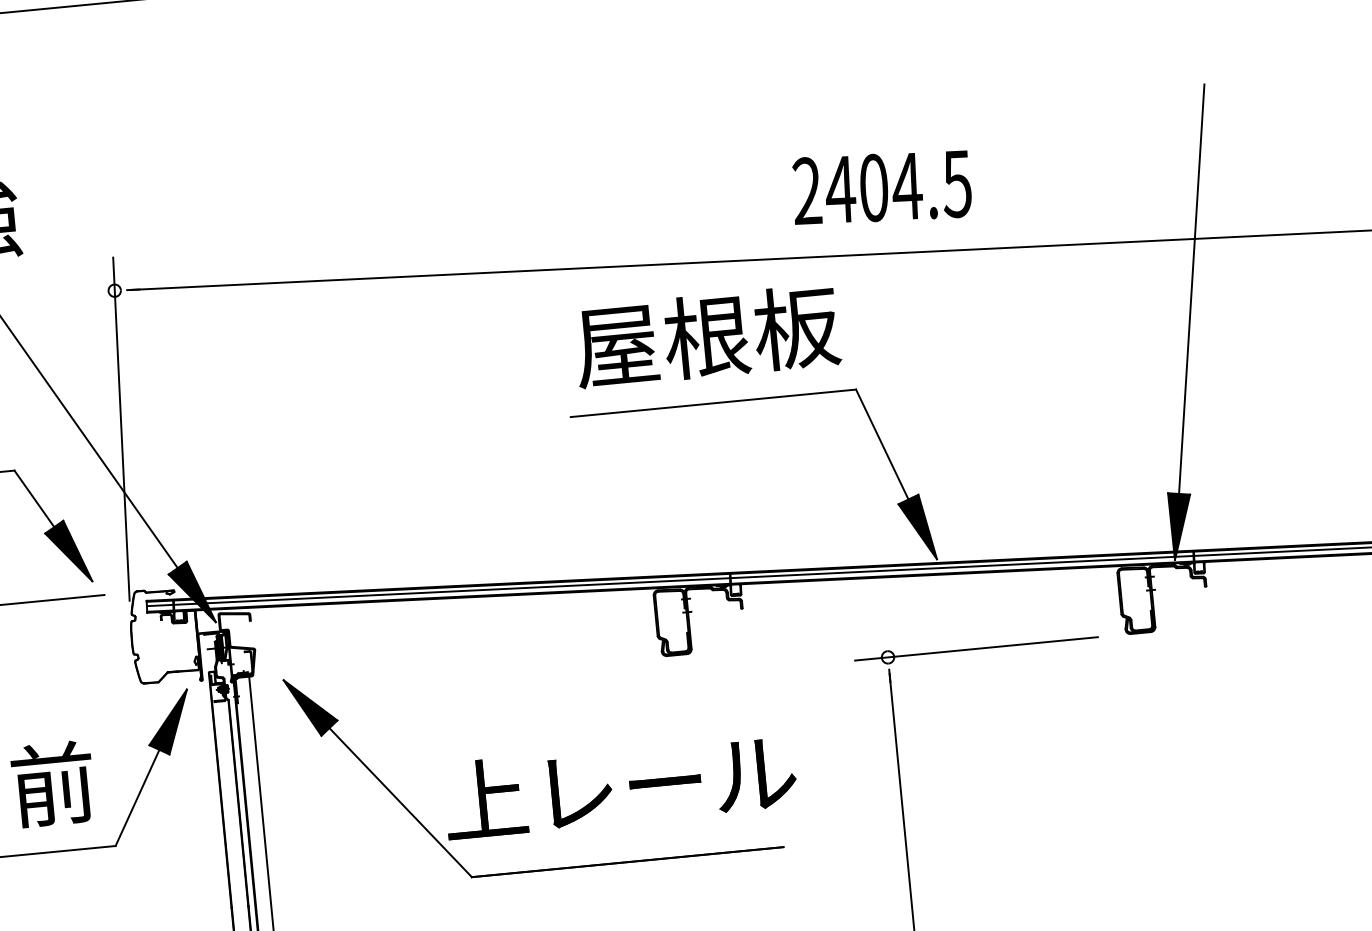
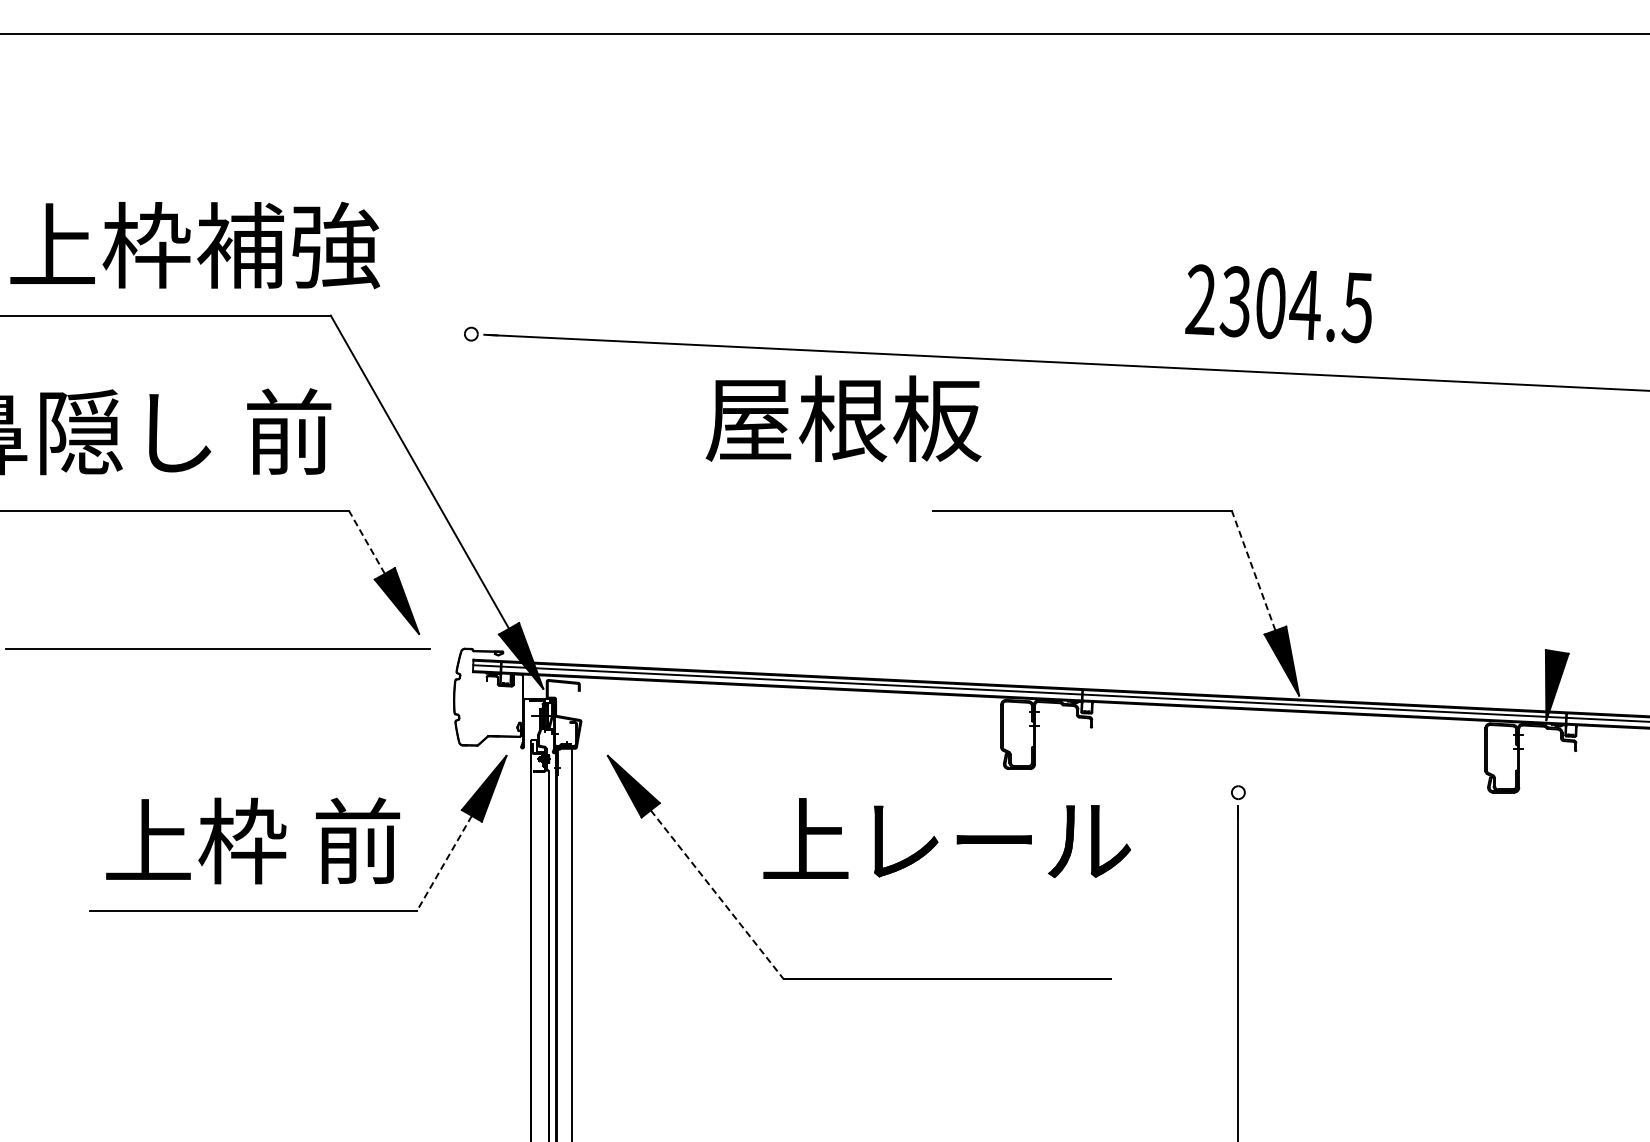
text: (840, 189) -> (1235, 301), 2404.5 -> 2304.5
line: (1191, 288) -> (1590, 439), removed
text: (707, 335) -> (843, 418), moved
line: (121, 428) -> (464, 478), removed
line: (882, 444) -> (1253, 570), solid -> dashed
line: (33, 498) -> (366, 542), solid -> dashed
line: (975, 648) -> (1330, 792), removed
text: (619, 785) -> (946, 838), moved
line: (137, 798) -> (444, 864), solid -> dashed
line: (400, 802) -> (717, 894), solid -> dashed

